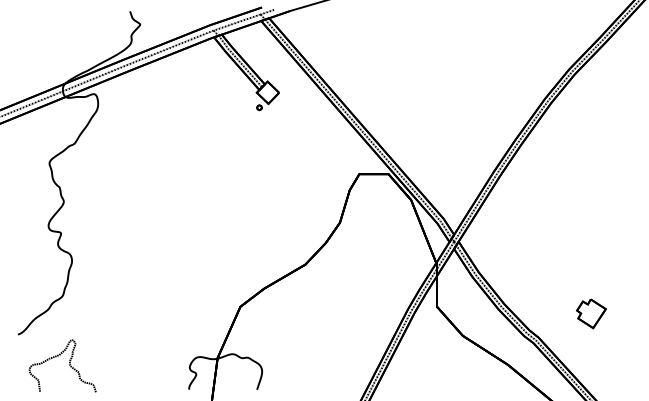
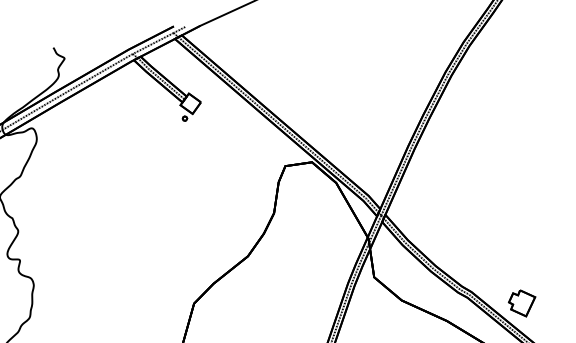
part: (591, 313) -> (522, 303), moved

